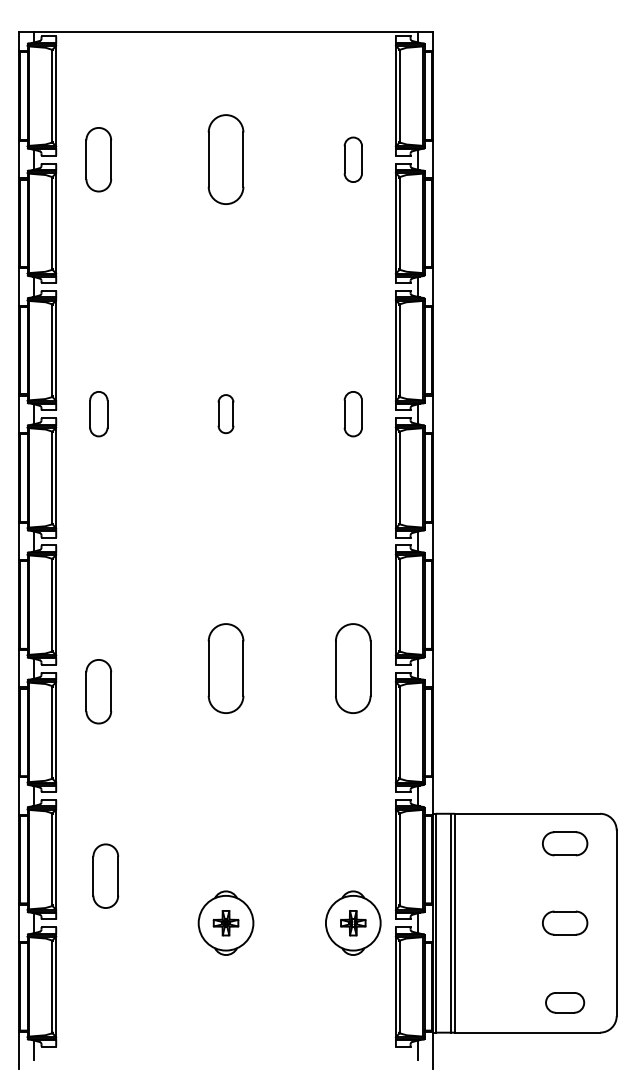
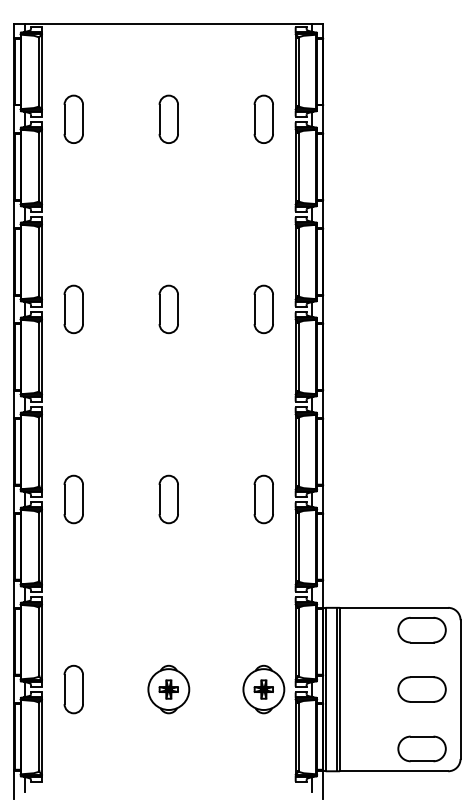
part: (225, 159) -> (168, 119), size x0.71
part: (353, 159) -> (264, 119), size x1.43
part: (98, 413) -> (73, 308), size x1.43
part: (225, 413) -> (168, 308), size x1.67
part: (353, 413) -> (264, 308), size x1.43
part: (225, 668) -> (168, 499), size x0.71
part: (353, 668) -> (264, 499), size x0.71
part: (98, 691) -> (73, 499), moved
part: (564, 843) -> (421, 630), size x1.43
part: (105, 875) -> (73, 689), moved
part: (564, 922) -> (421, 689), size x1.43
part: (564, 1002) -> (421, 748), size x1.67

